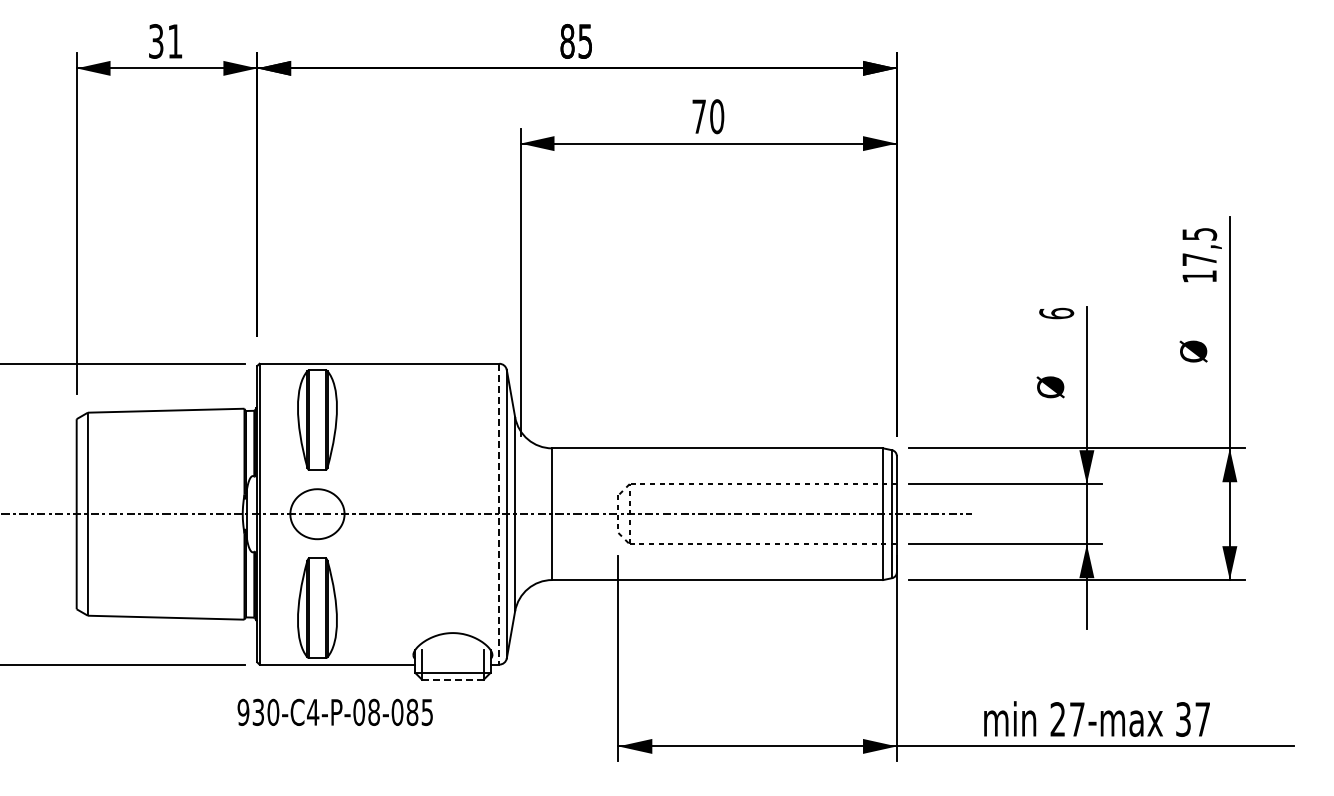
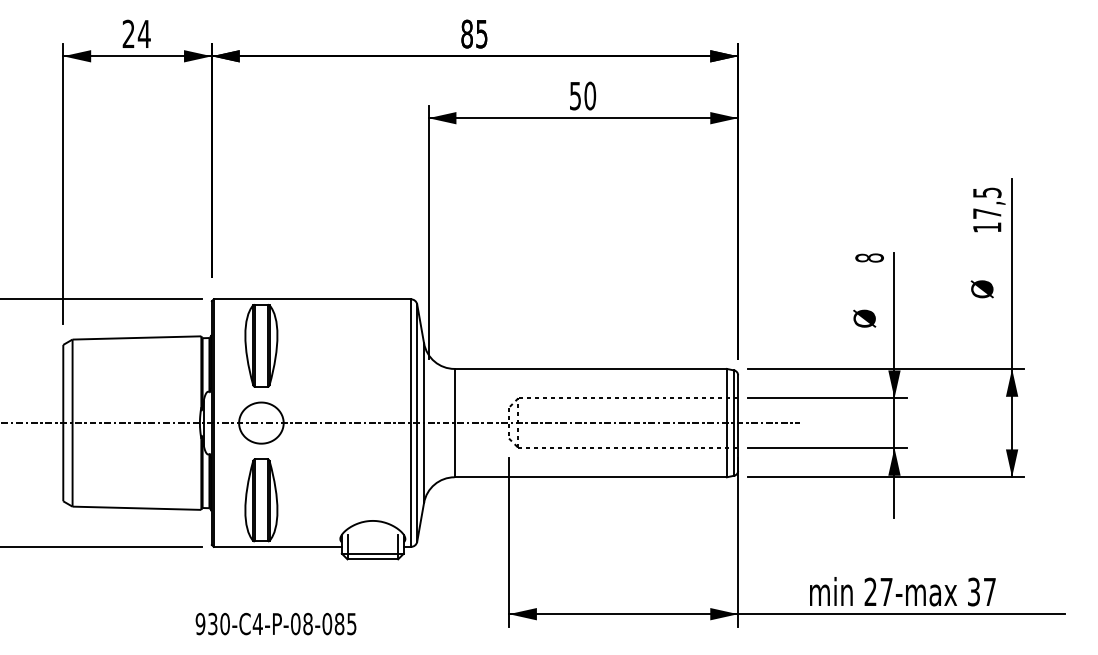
text: (166, 41) -> (137, 34), 31 -> 24
text: (698, 116) -> (574, 95), 70 -> 50
text: (1056, 313) -> (869, 257), 6 -> 8
line: (499, 514) -> (411, 423), dashed -> solid
line: (452, 679) -> (372, 559), dashed -> solid
text: (334, 711) -> (275, 623), moved

